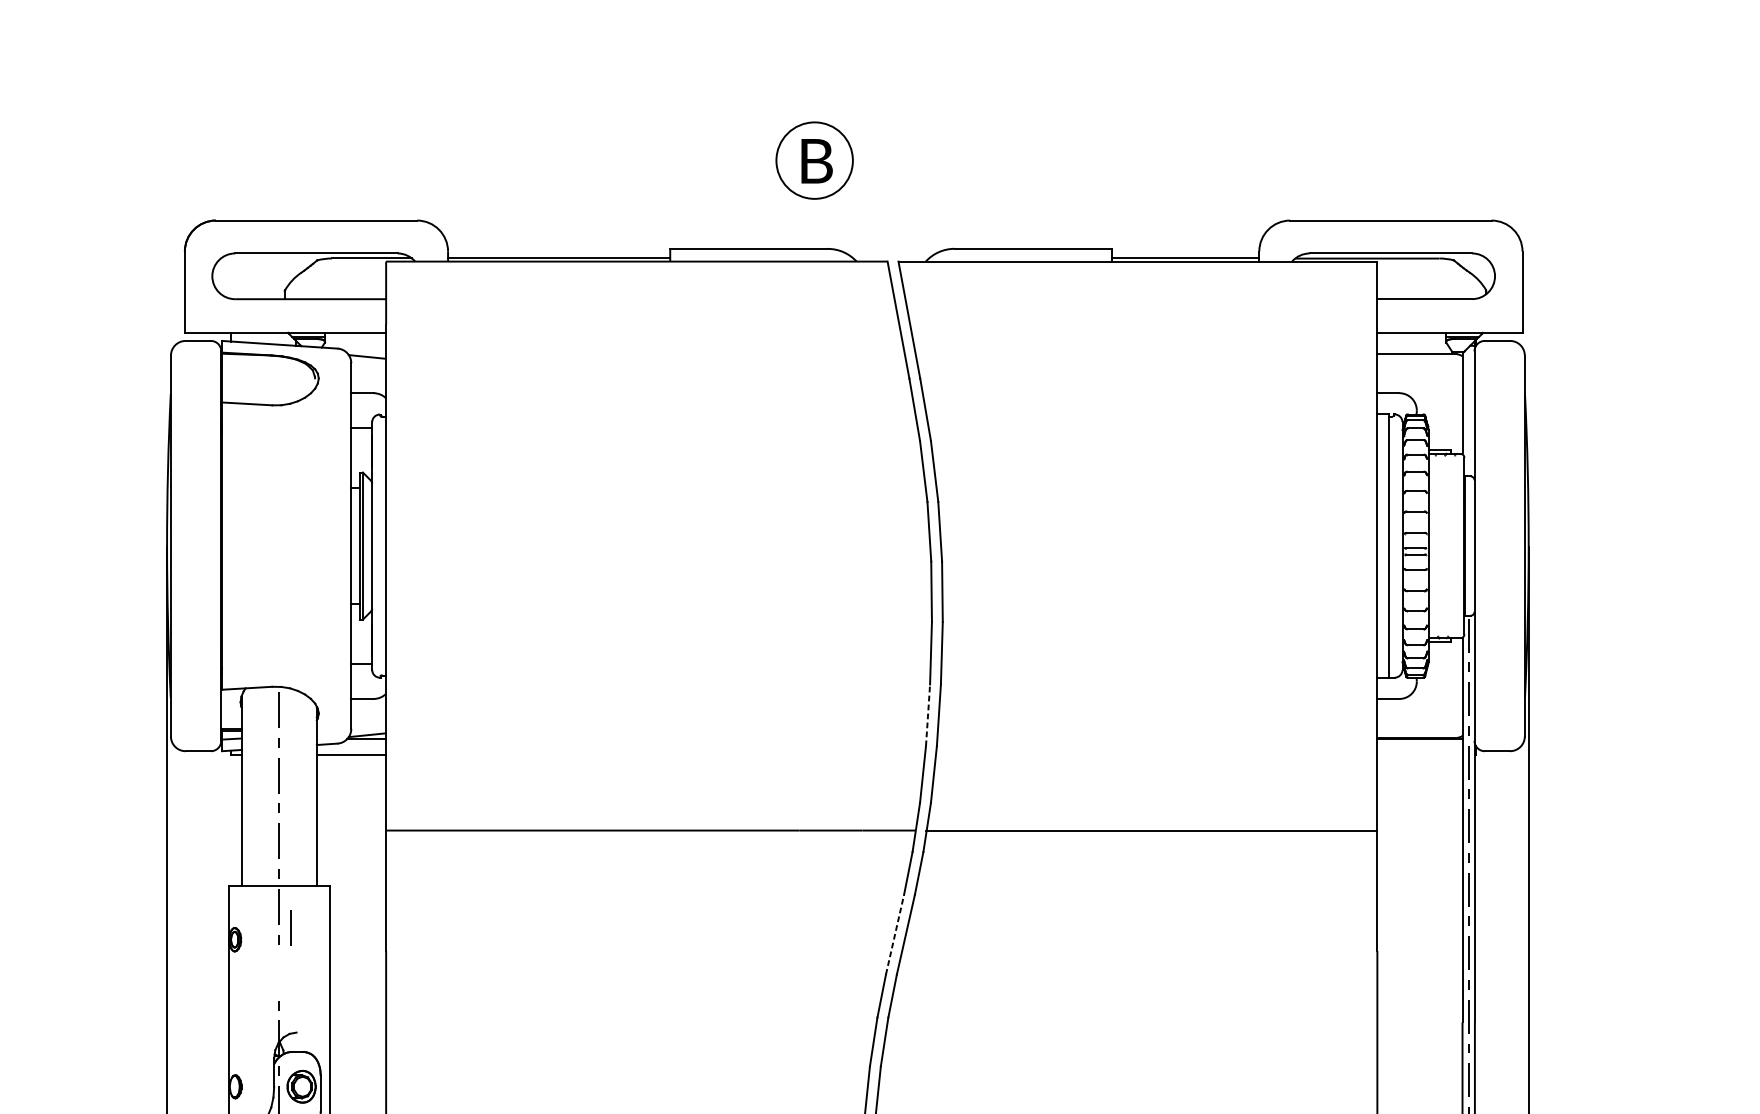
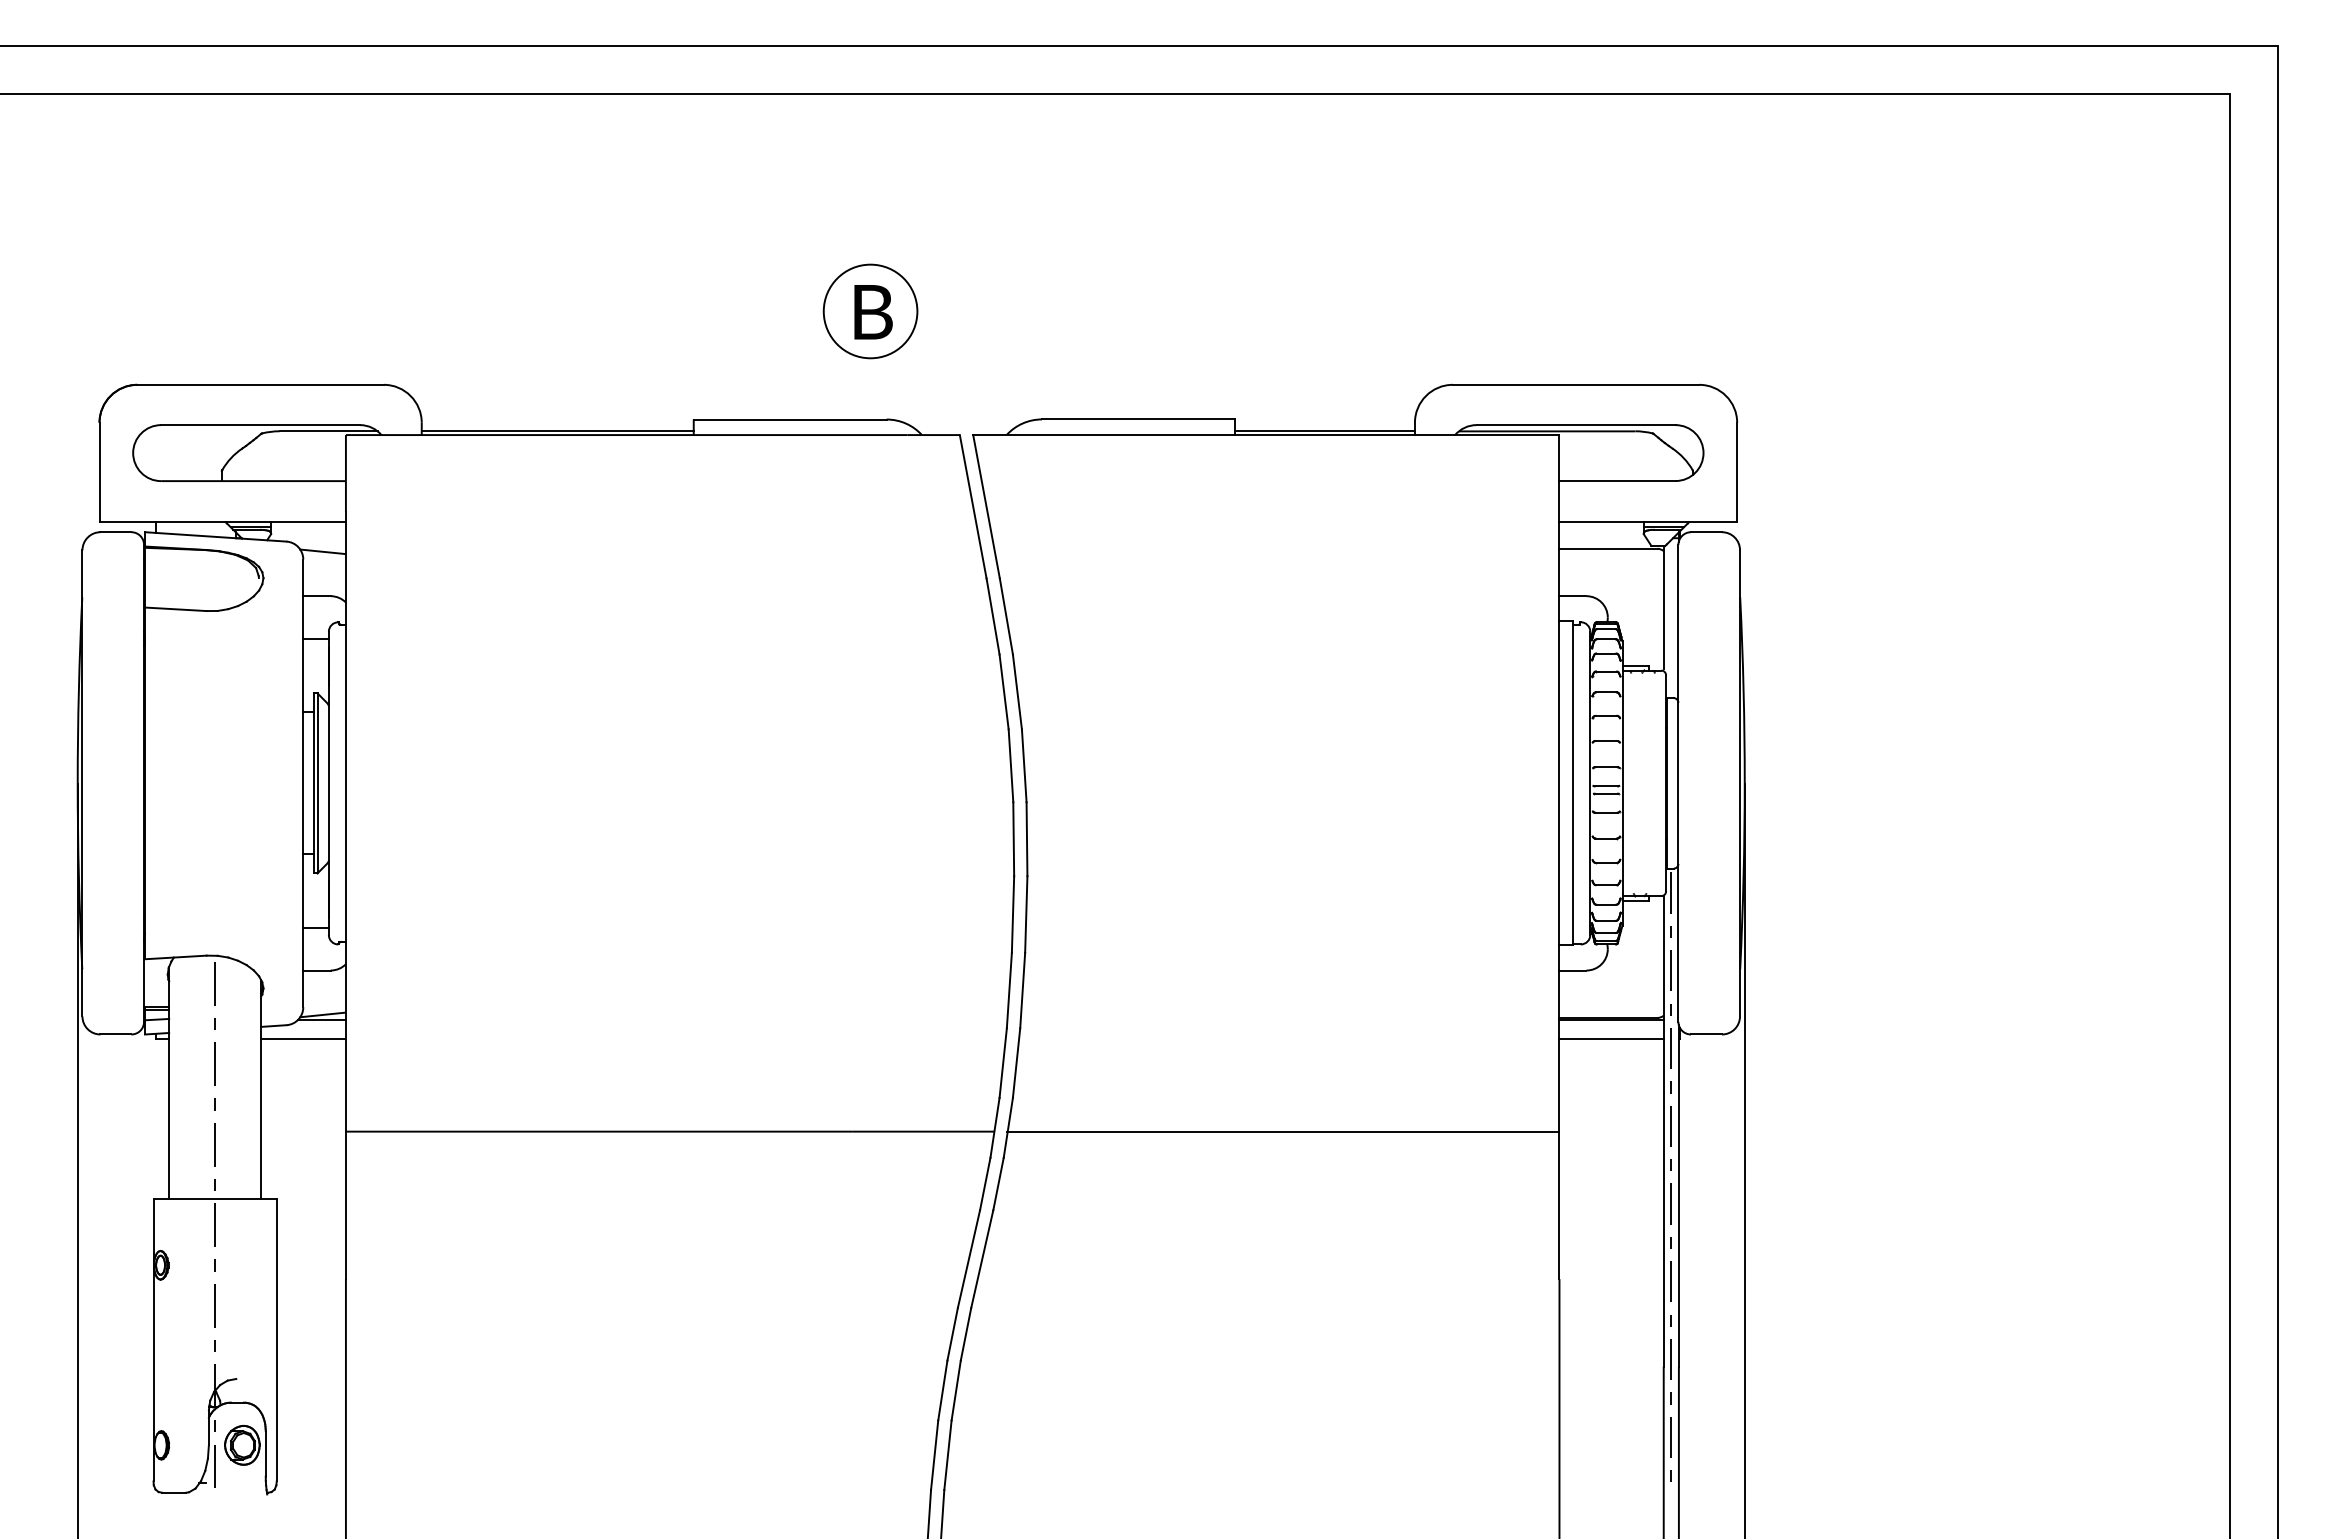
line: (928, 715) -> (1009, 990), dashed -> solid
line: (1419, 754) -> (1611, 1038), added
line: (290, 927) -> (214, 1305), moved
line: (895, 934) -> (969, 1258), dashed -> solid

